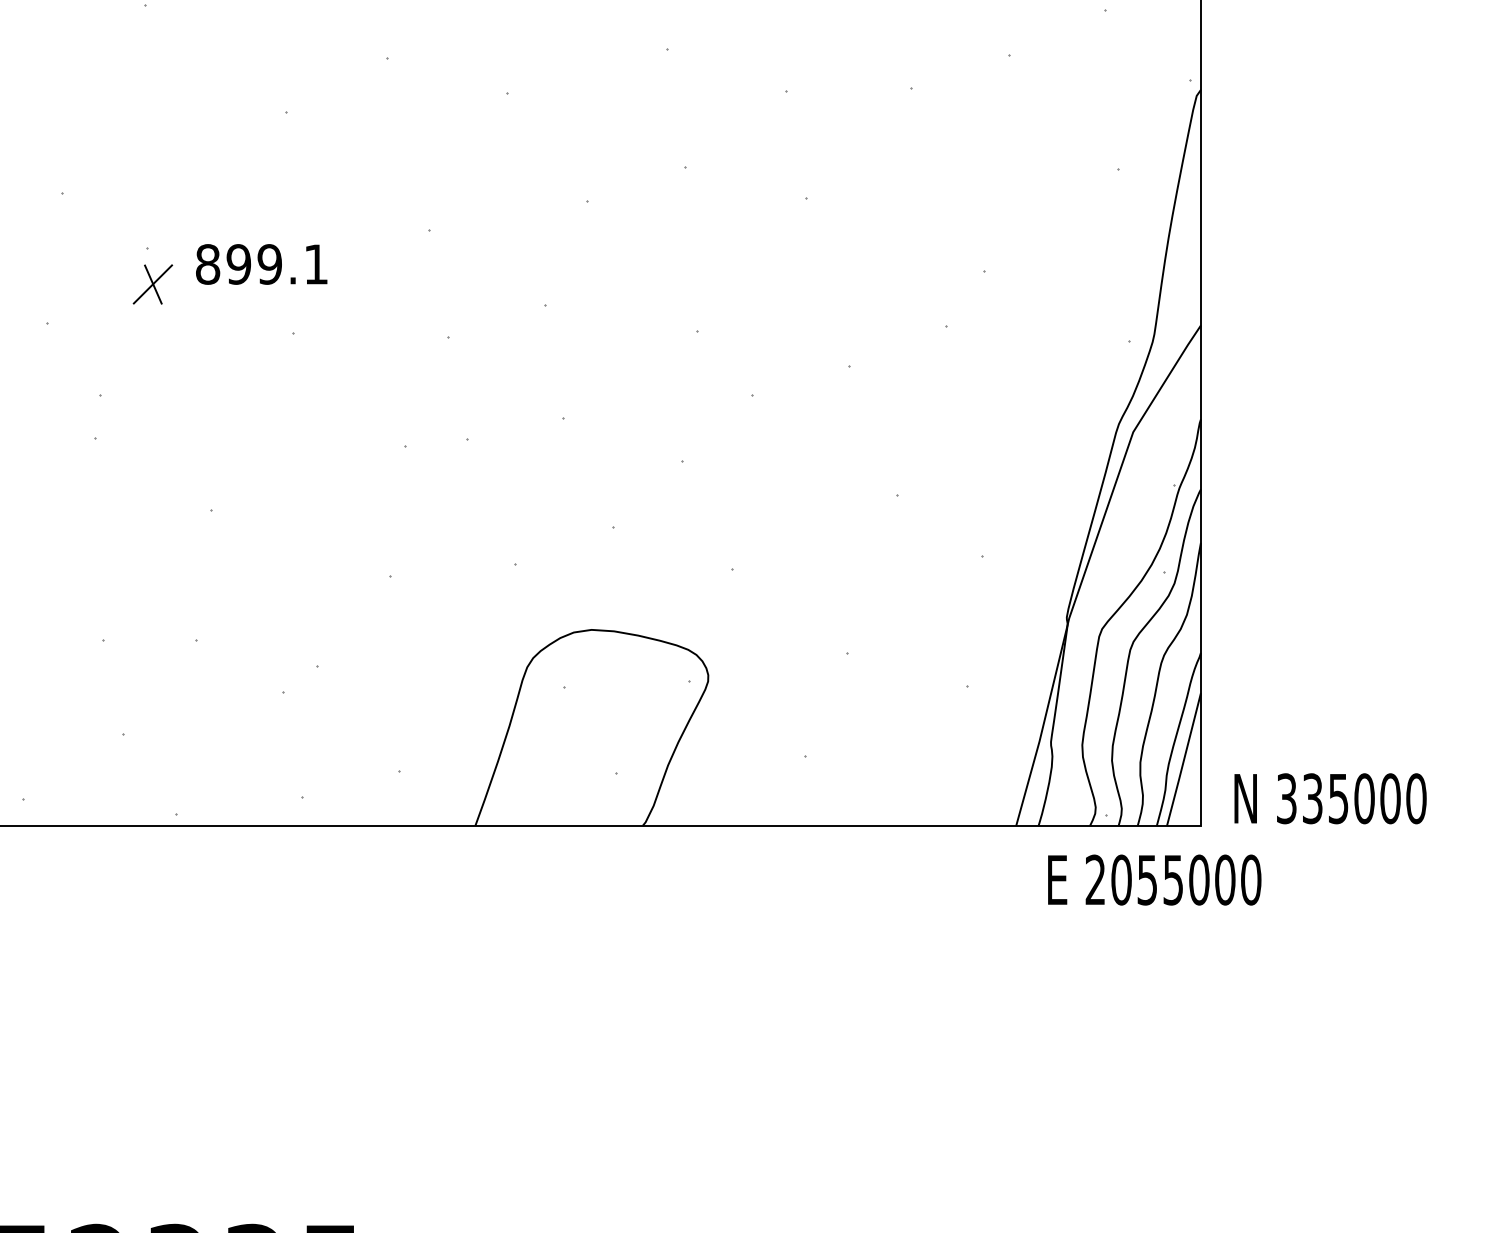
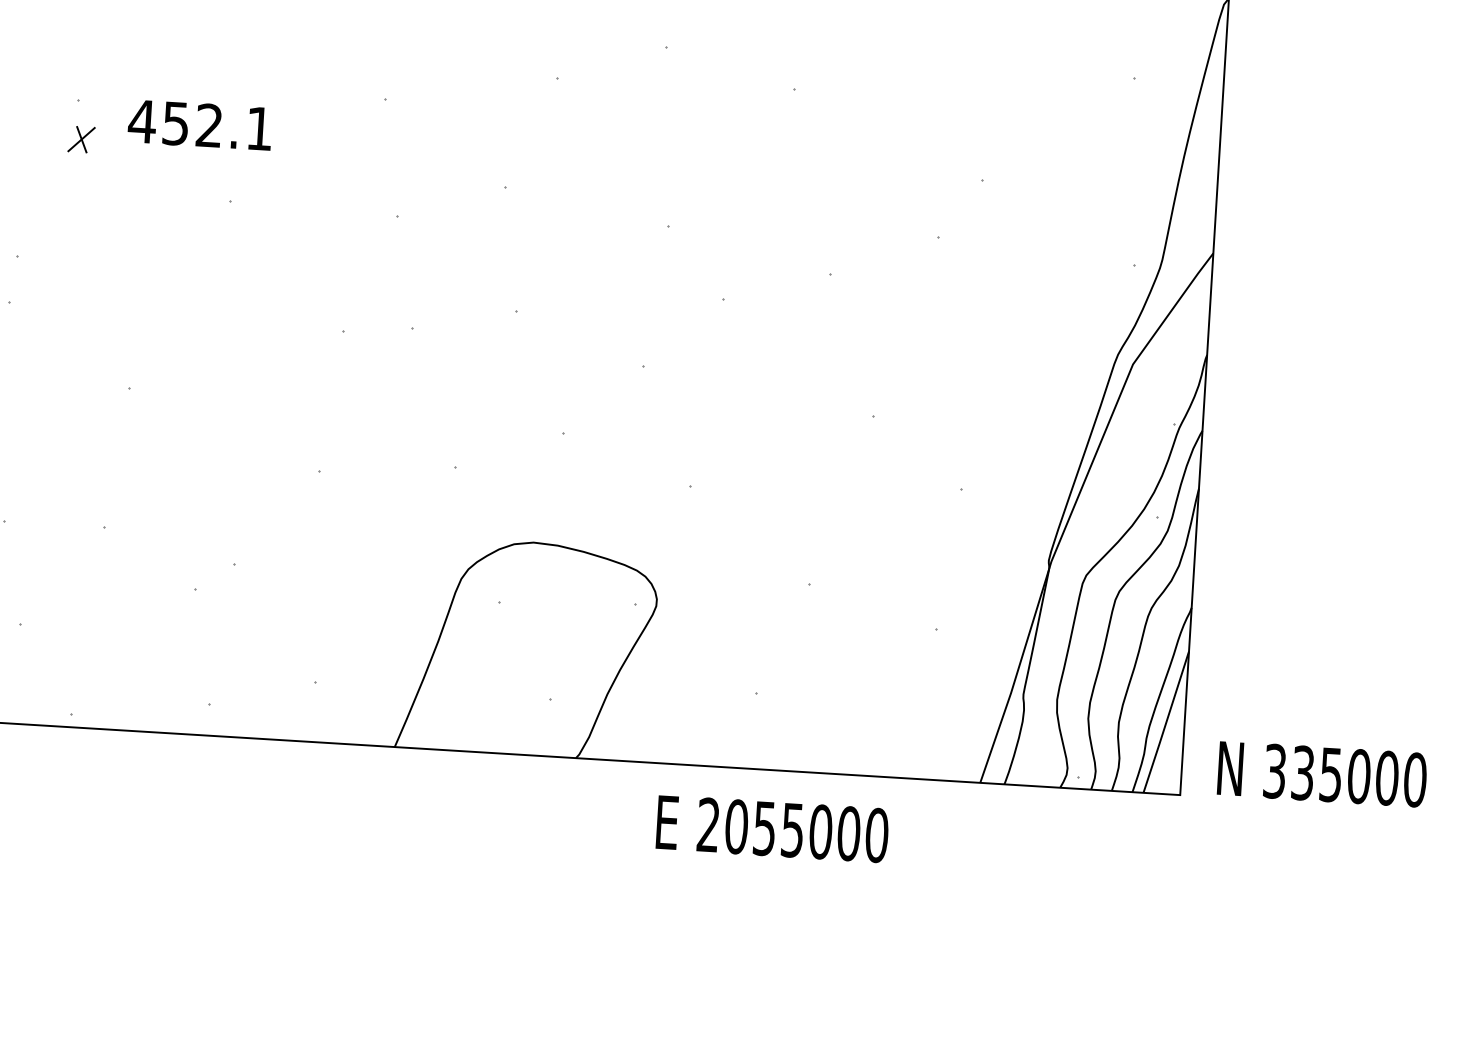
text: (238, 264) -> (175, 123), 899.1 -> 452.1
part: (152, 284) -> (81, 139), size x0.6
text: (1154, 879) -> (772, 828), moved

